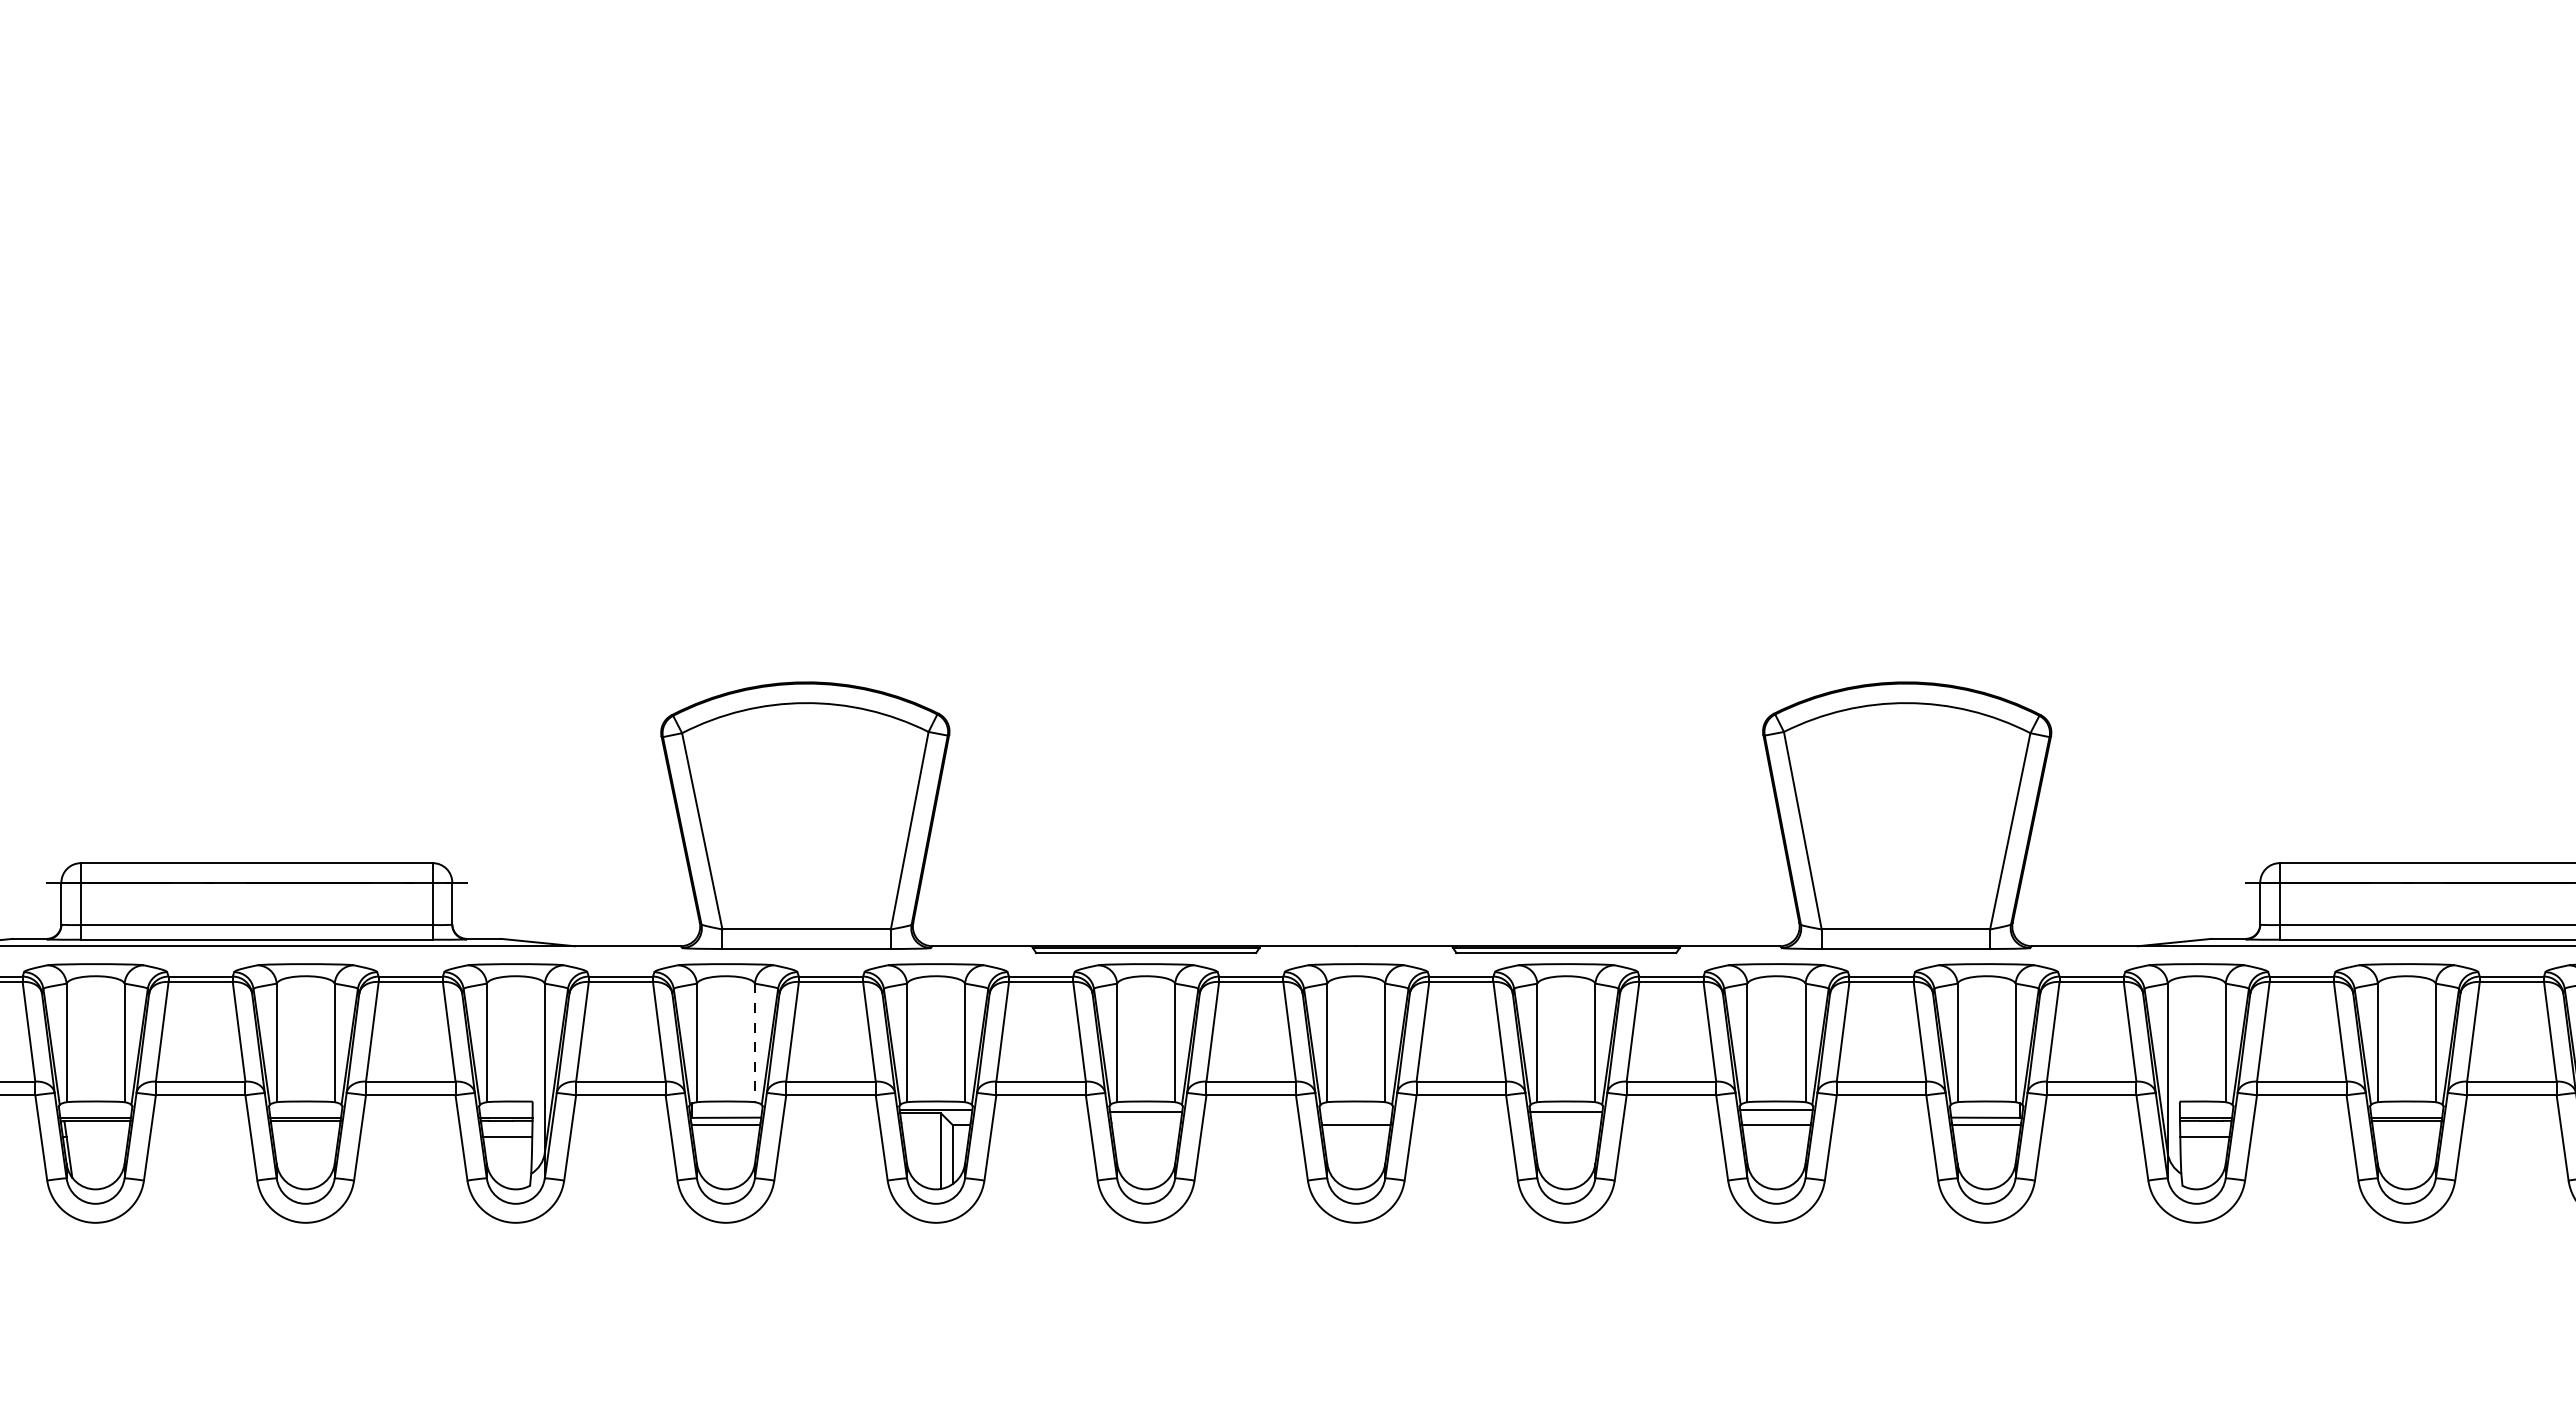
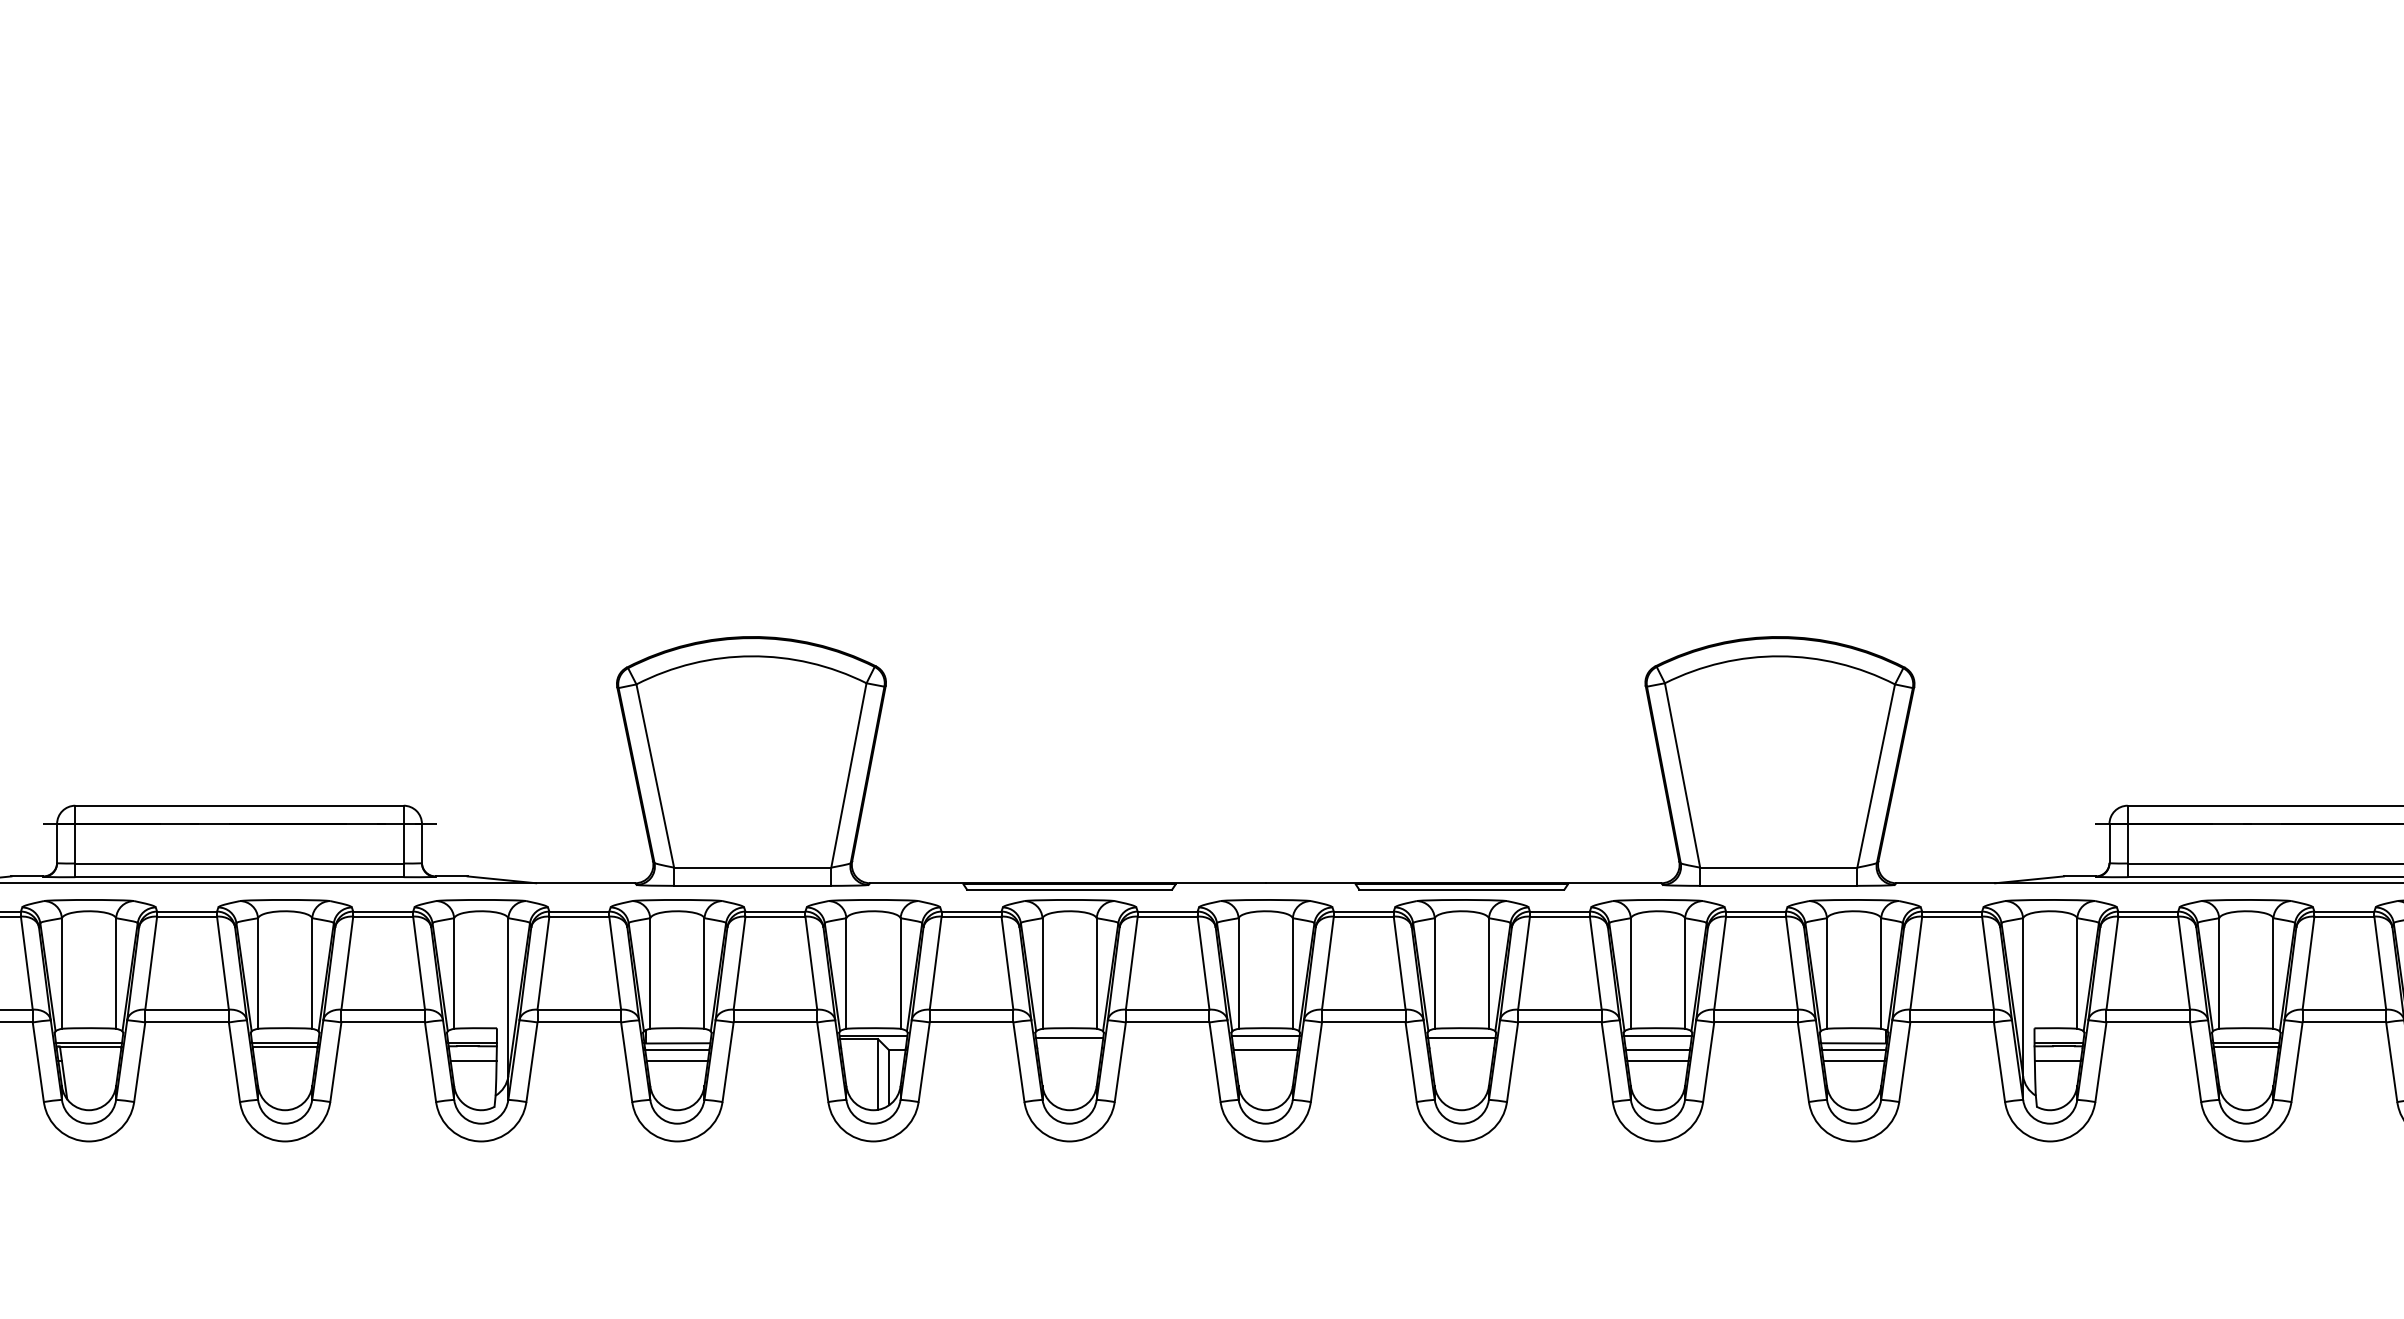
line: (754, 1043) -> (704, 974), dashed -> solid
line: (1355, 1109) -> (1265, 1035), added
line: (725, 1136) -> (676, 1060), added
line: (1776, 1136) -> (1657, 1060), added
line: (1986, 1136) -> (1853, 1060), added

